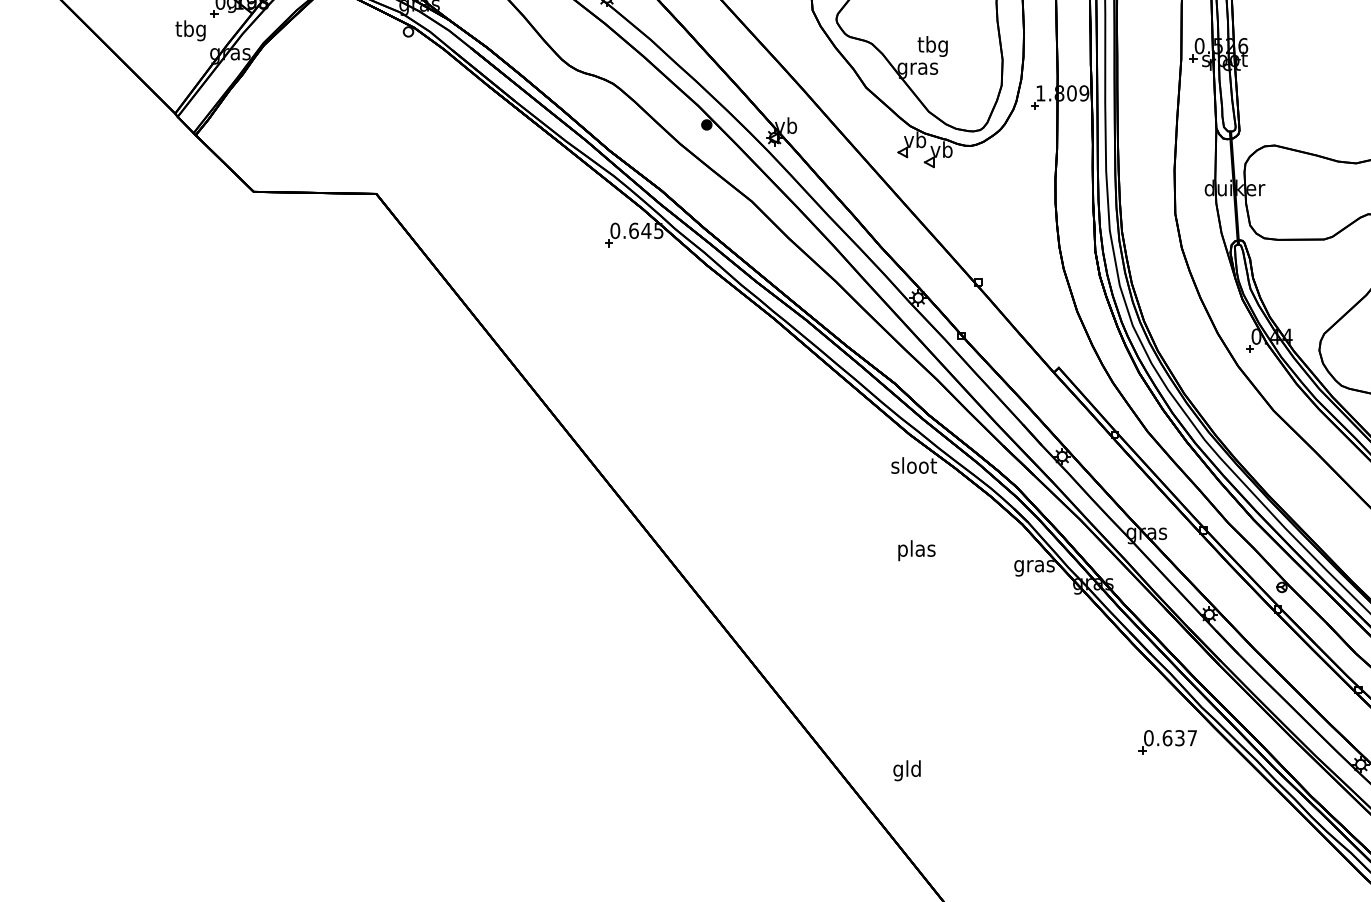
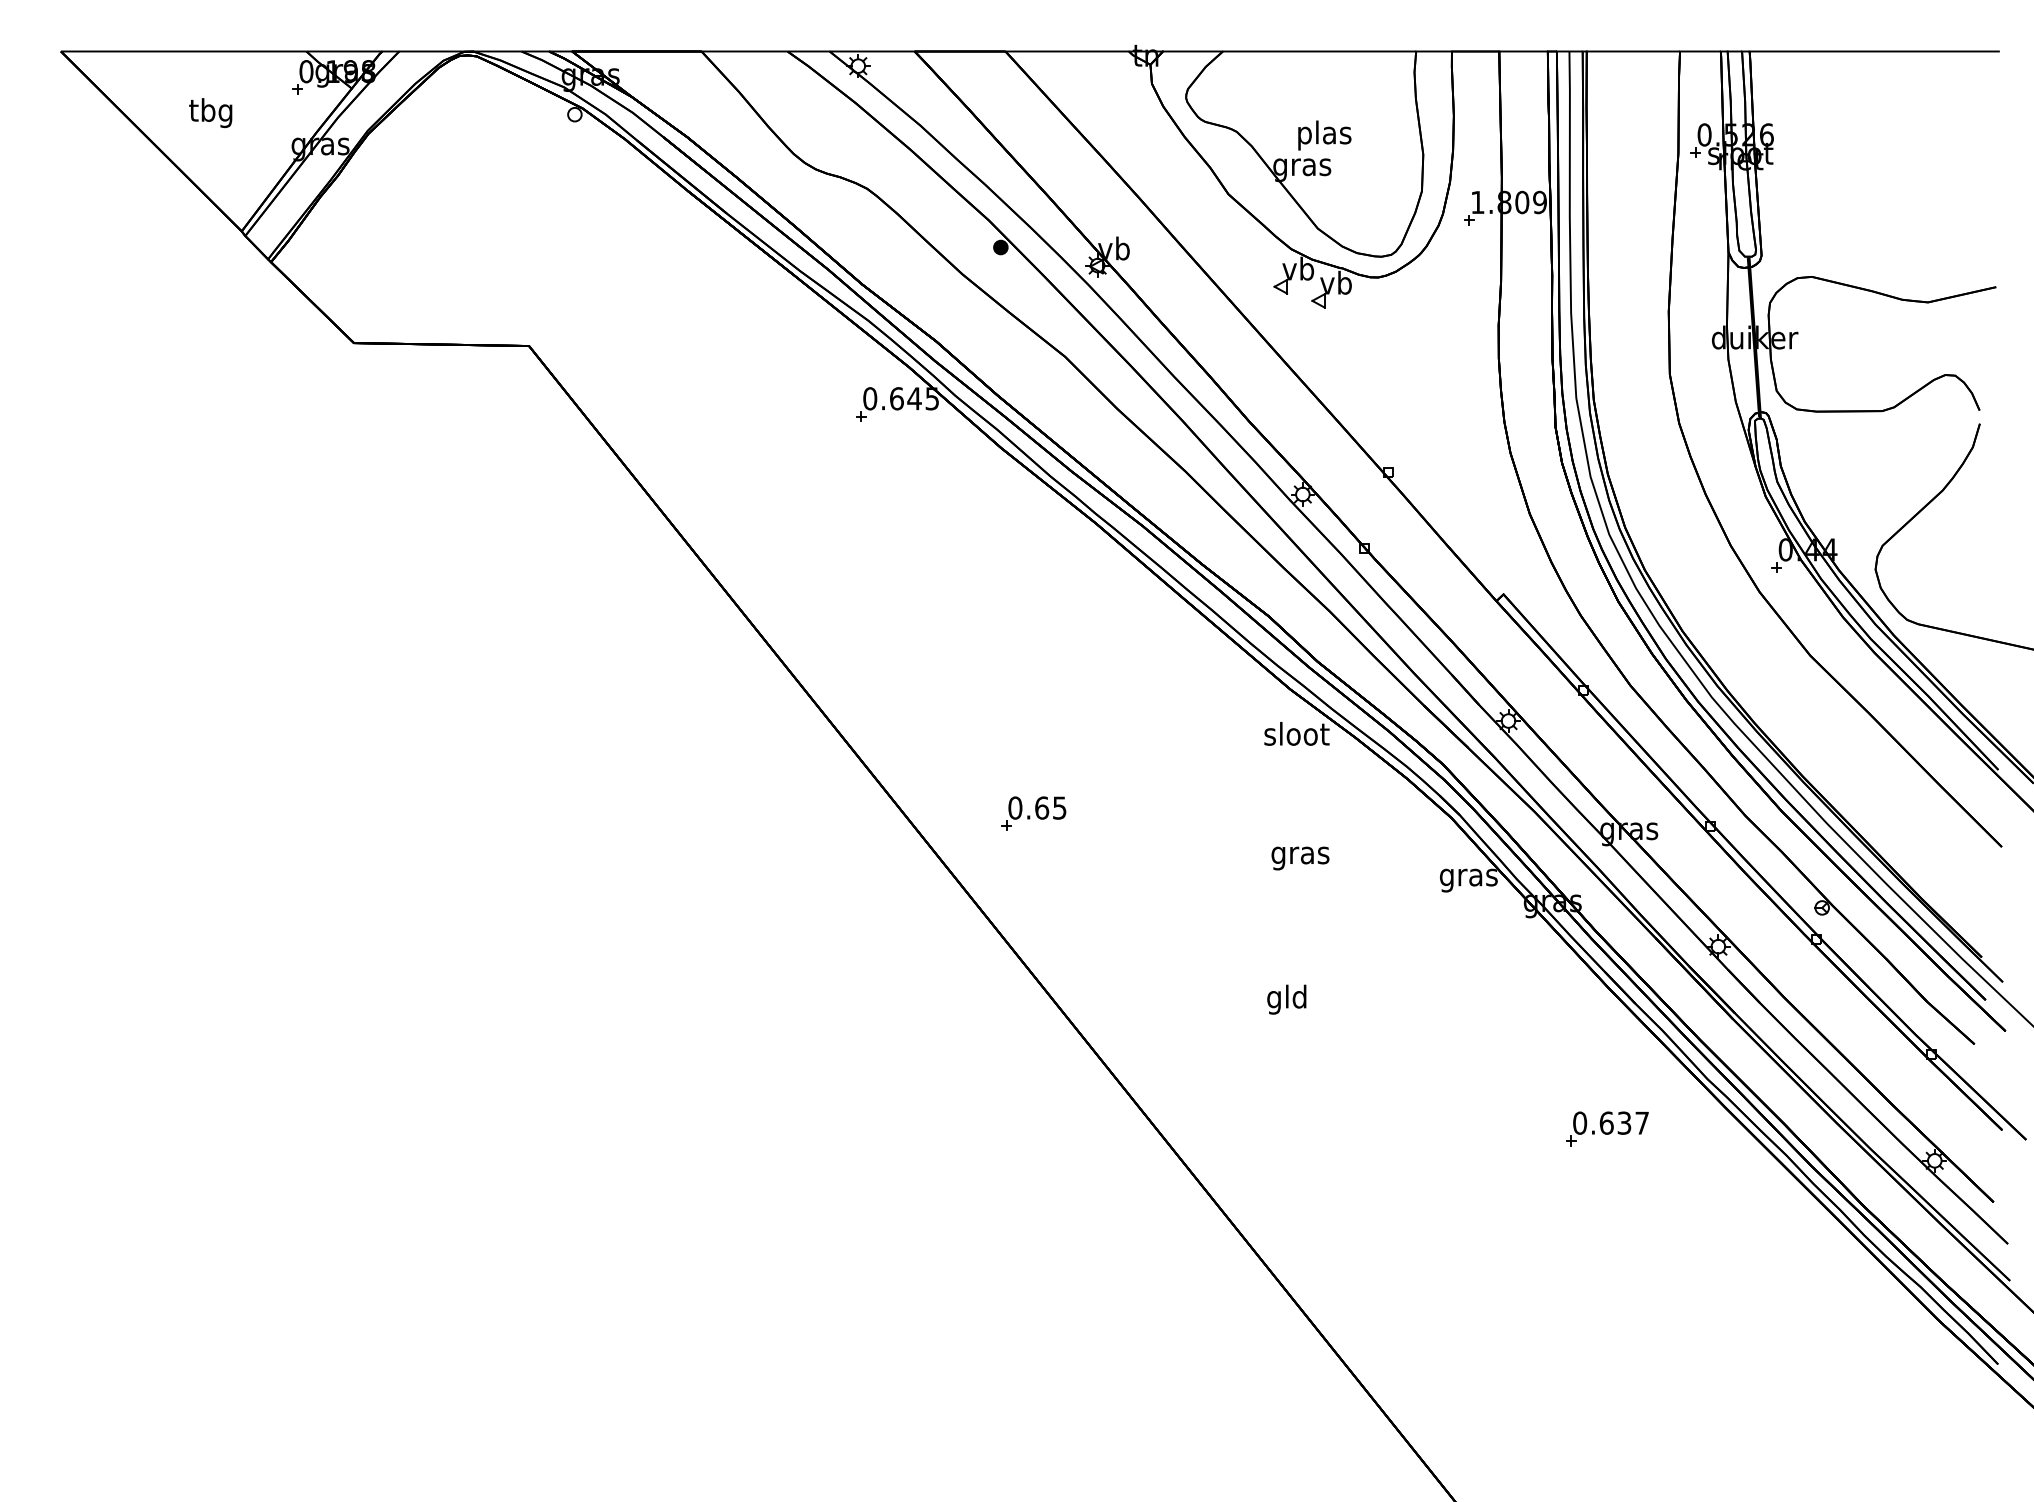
text: (190, 31) -> (210, 113), moved
text: (933, 46) -> (1324, 135), tbg -> plas
part: (729, 521) -> (1033, 813), added
text: (916, 550) -> (1300, 855), plas -> gras
part: (1168, 741) -> (1607, 1128), moved
text: (906, 770) -> (1286, 999), moved

